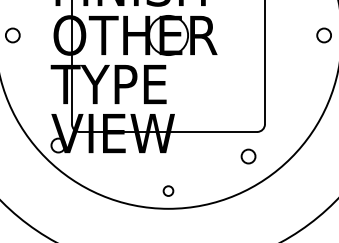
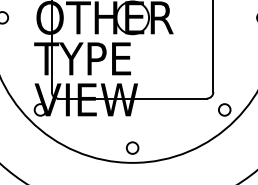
circle: (248, 156) -> (224, 109), moved
circle: (168, 190) -> (132, 147), size x1.43

